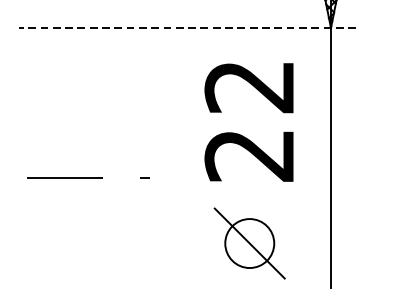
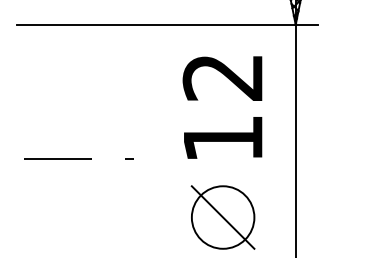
line: (187, 27) -> (167, 24), dashed -> solid
text: (249, 156) -> (222, 139), 22 -> 12
circle: (249, 243) -> (222, 217), size x1.43

